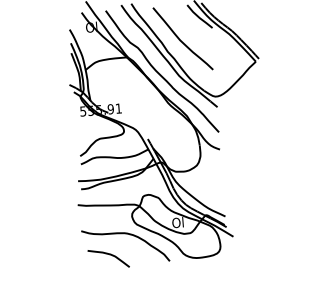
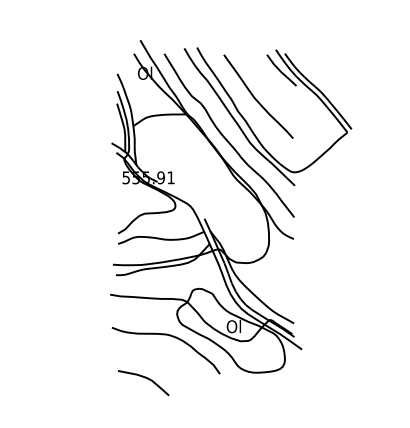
curve: (109, 255) -> (144, 378), moved

